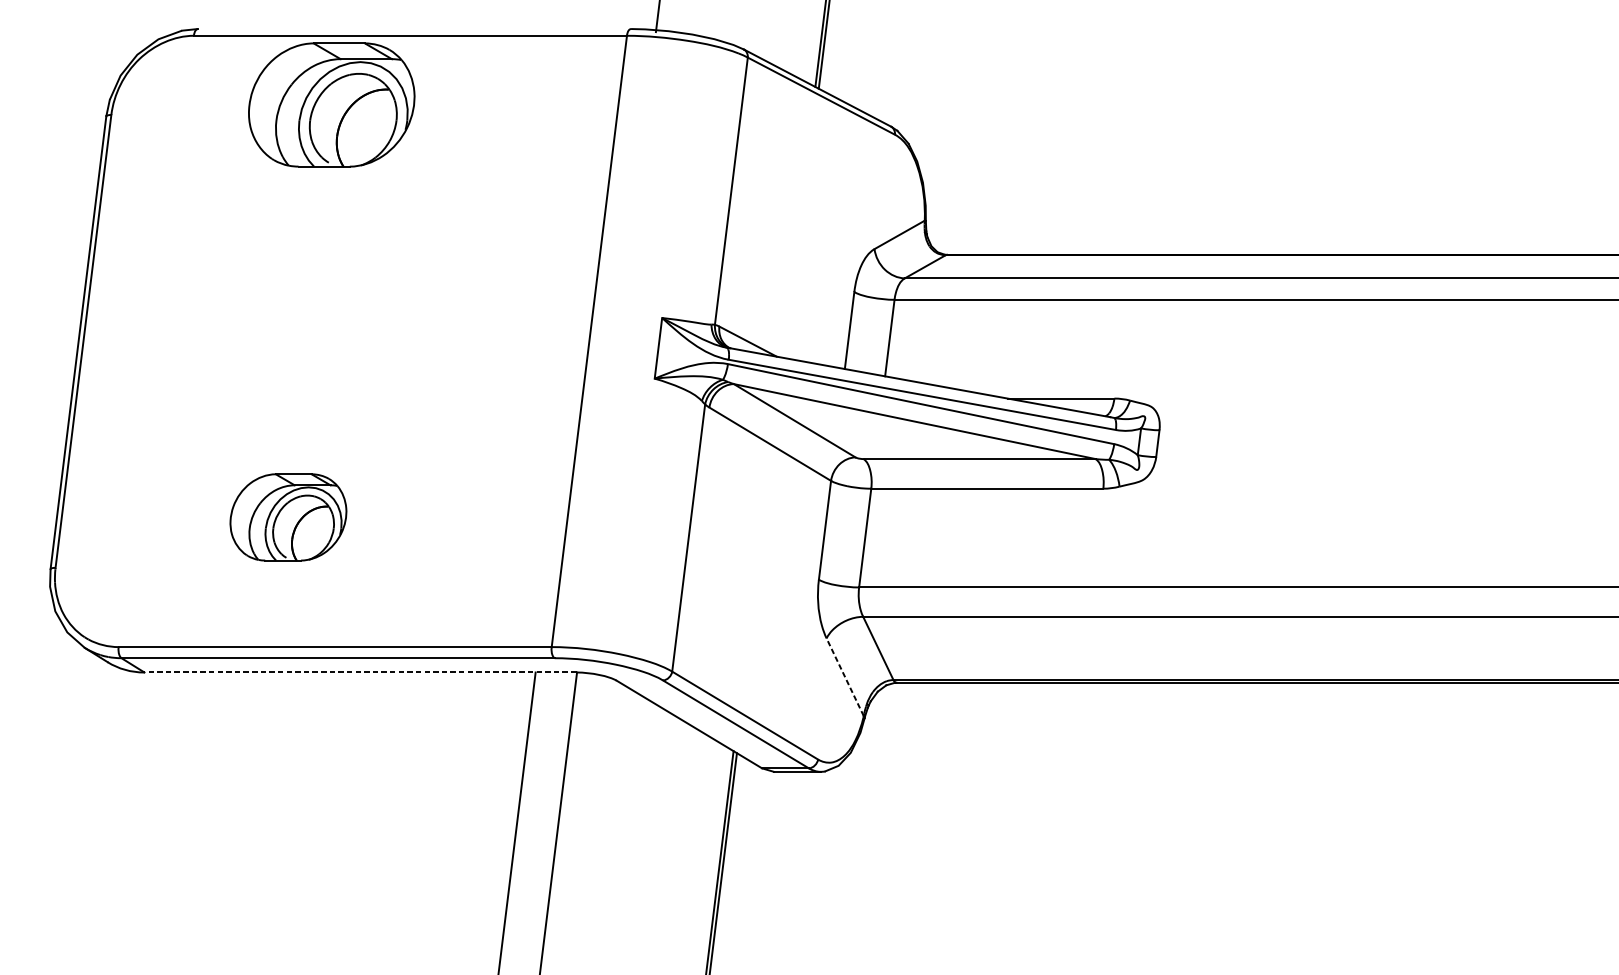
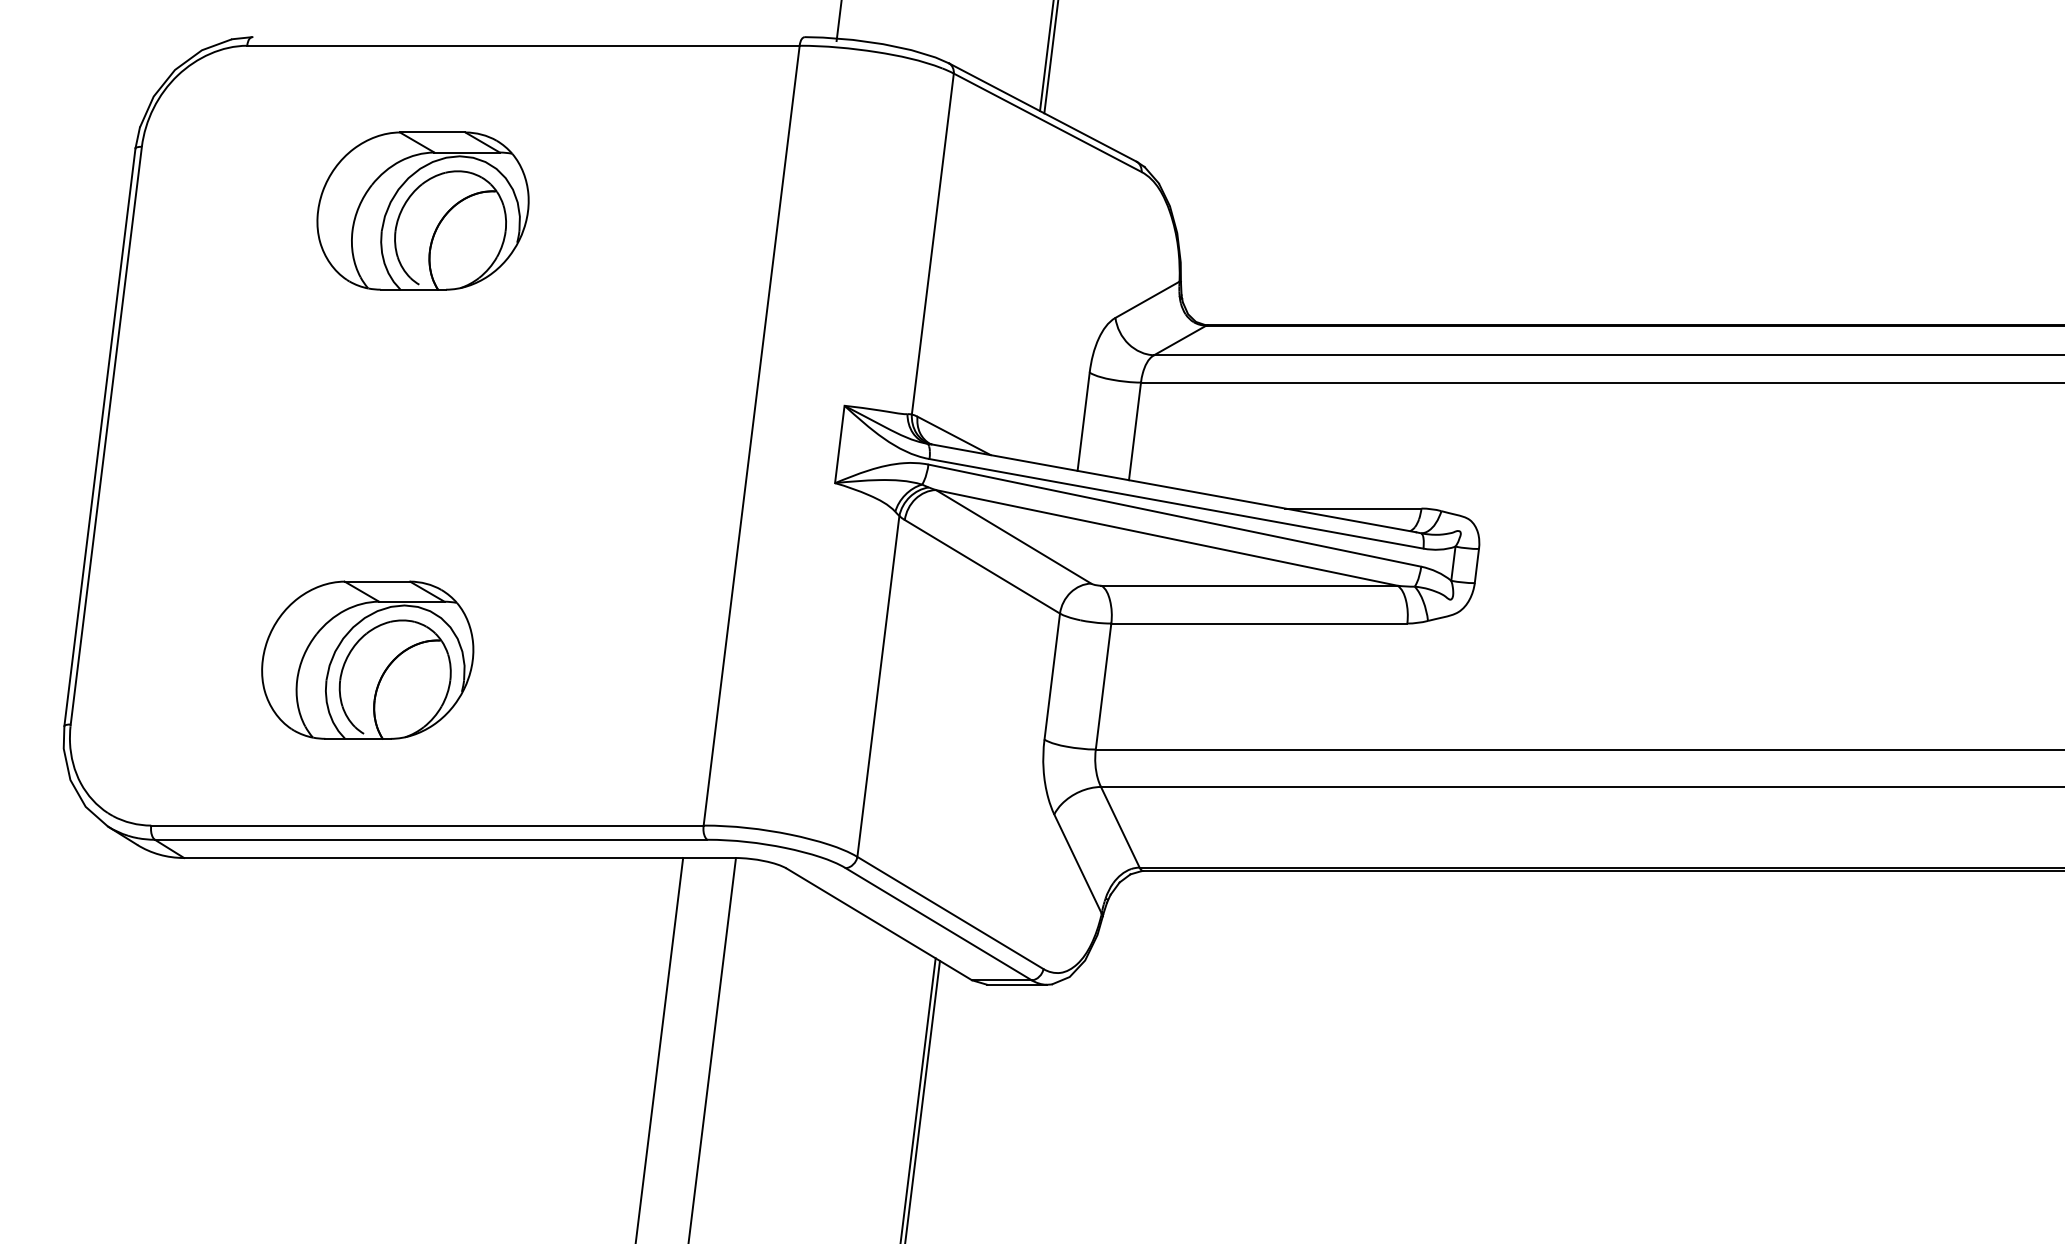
part: (331, 104) -> (422, 210), moved
part: (288, 516) -> (367, 659), size x1.43
line: (360, 672) -> (459, 857), dashed -> solid
line: (845, 677) -> (1078, 864), dashed -> solid

